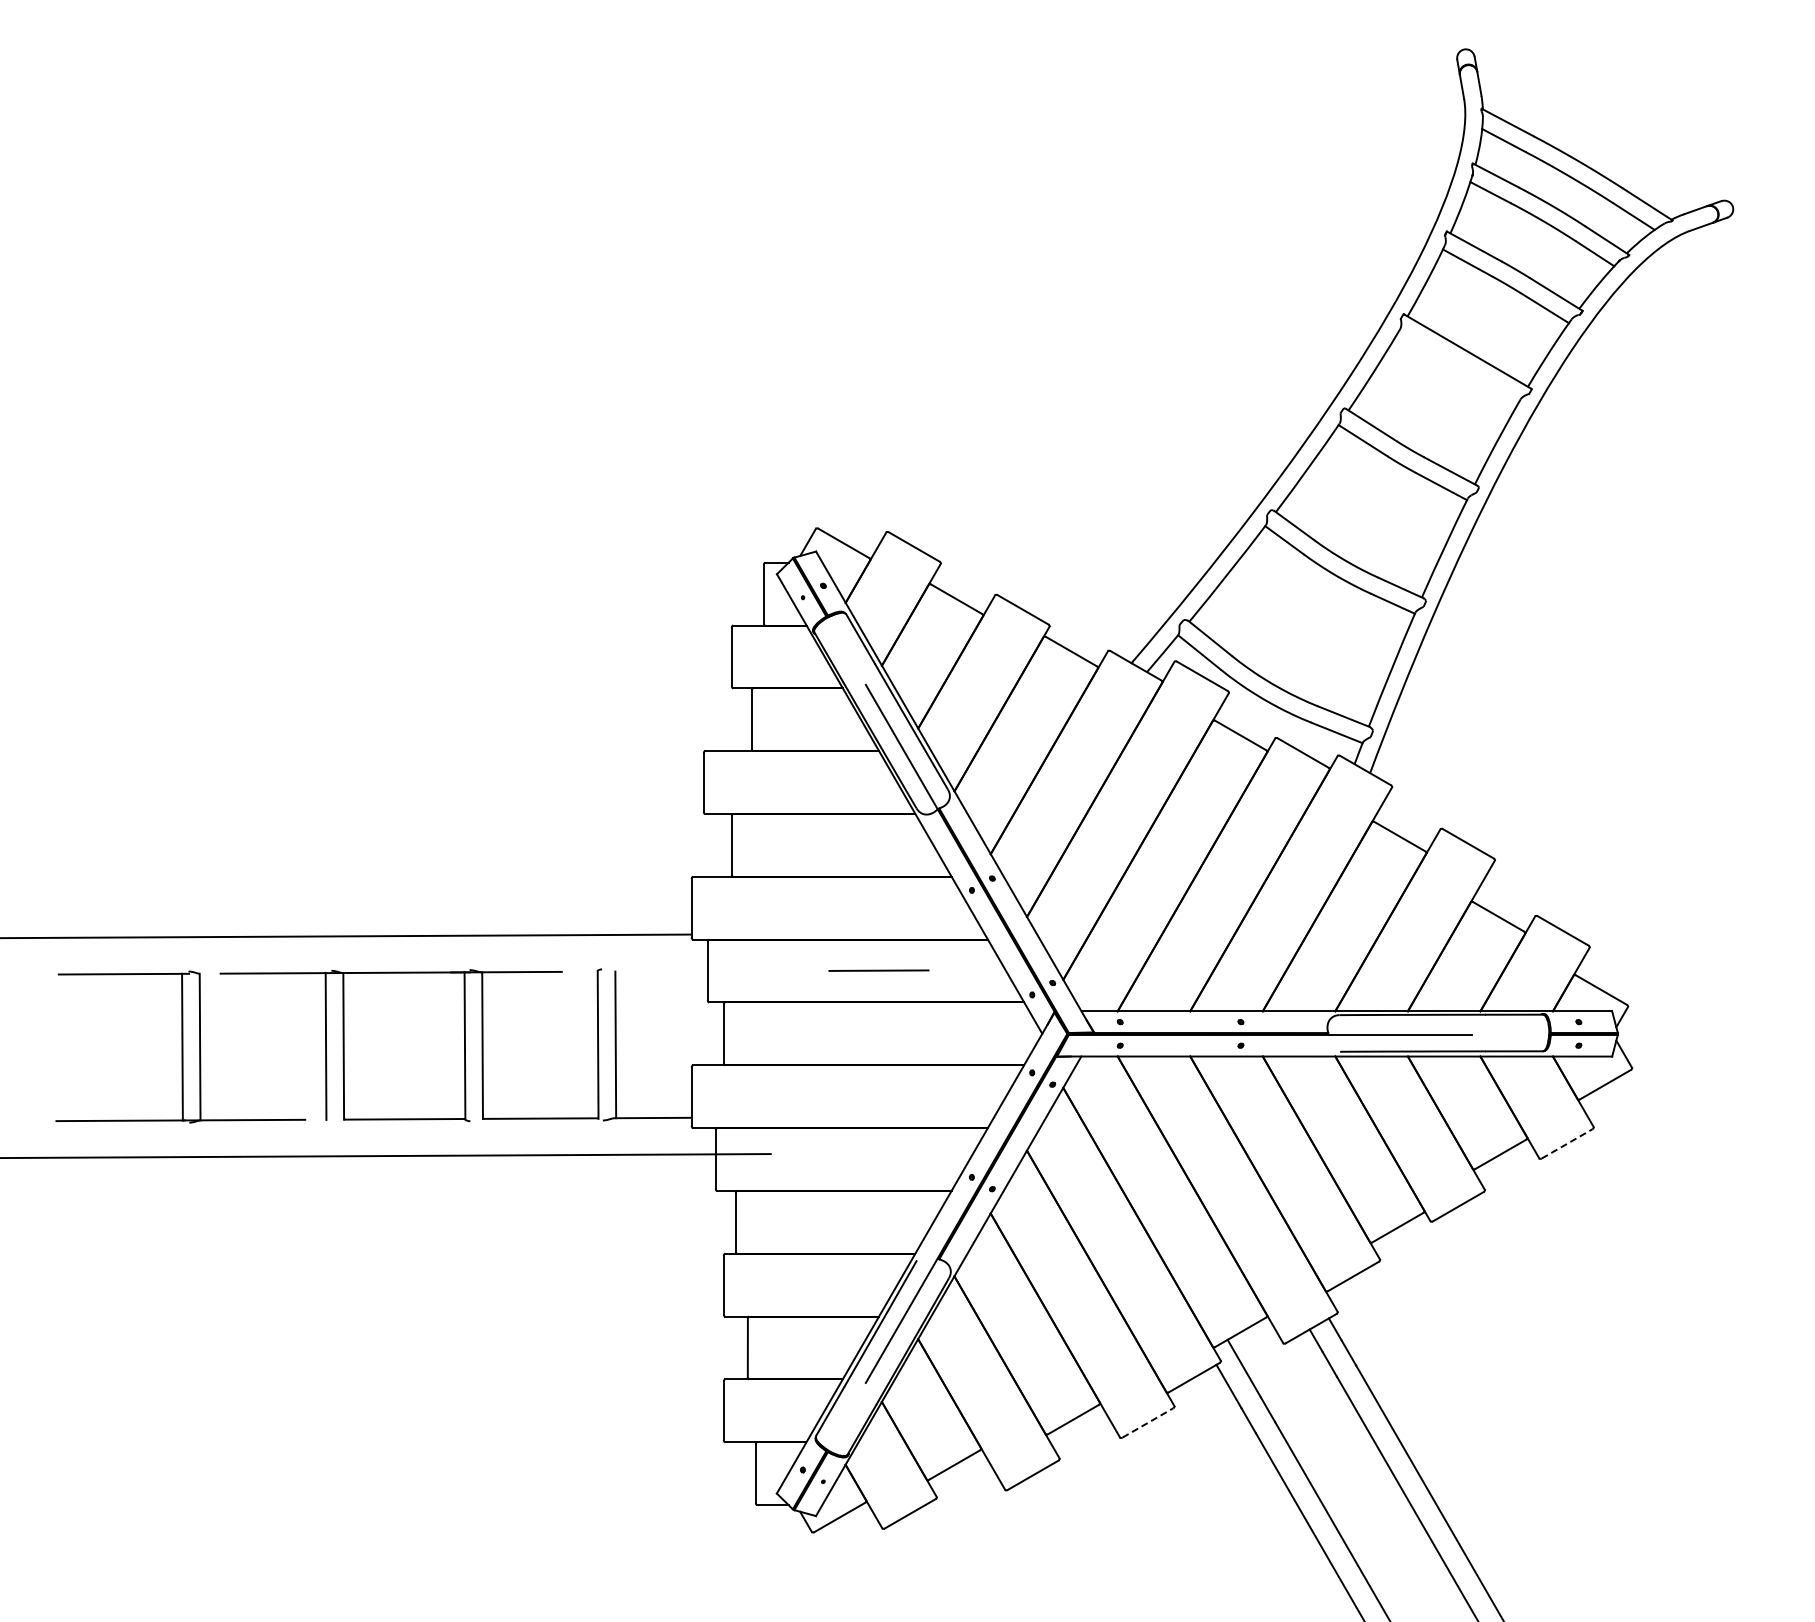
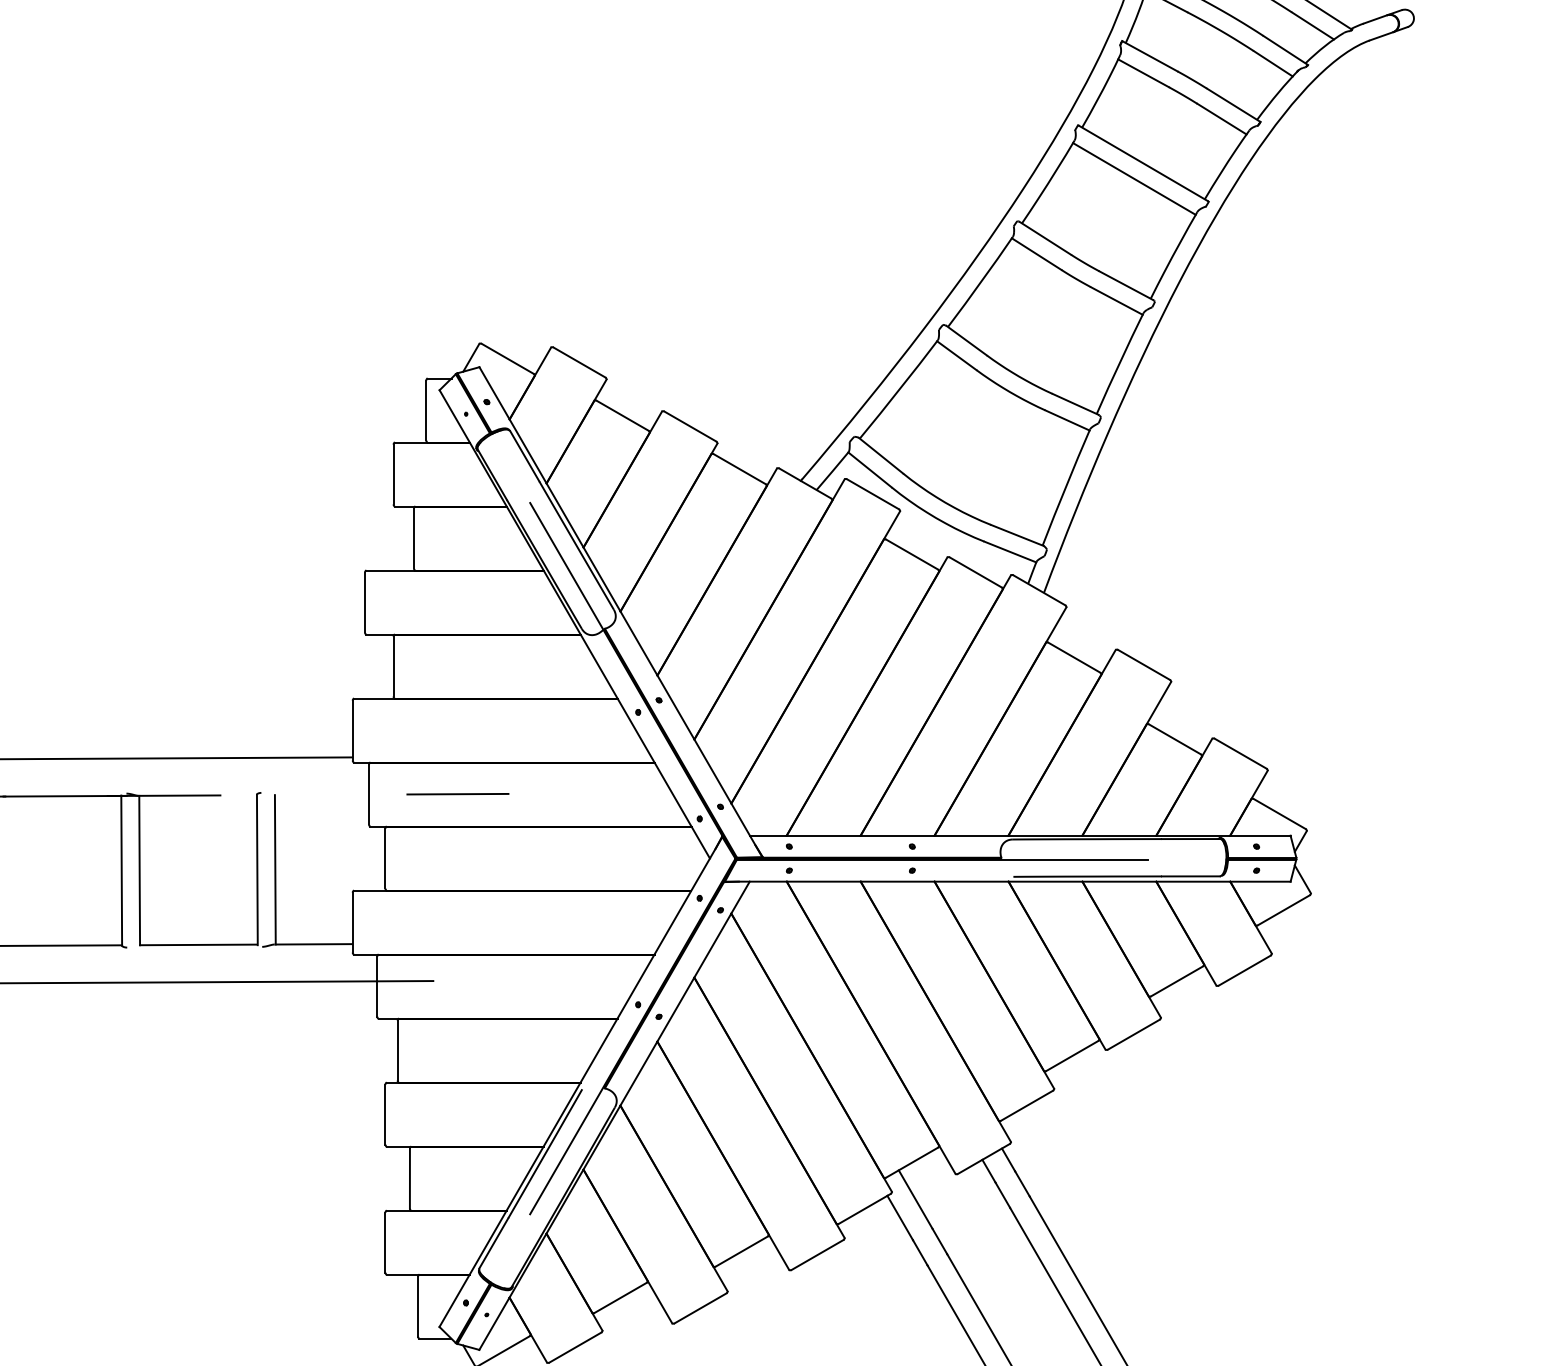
line: (1458, 366) -> (1134, 178), added
line: (878, 970) -> (457, 794), moved
line: (1567, 1143) -> (1245, 970), dashed -> solid
line: (1148, 1422) -> (818, 1254), dashed -> solid

